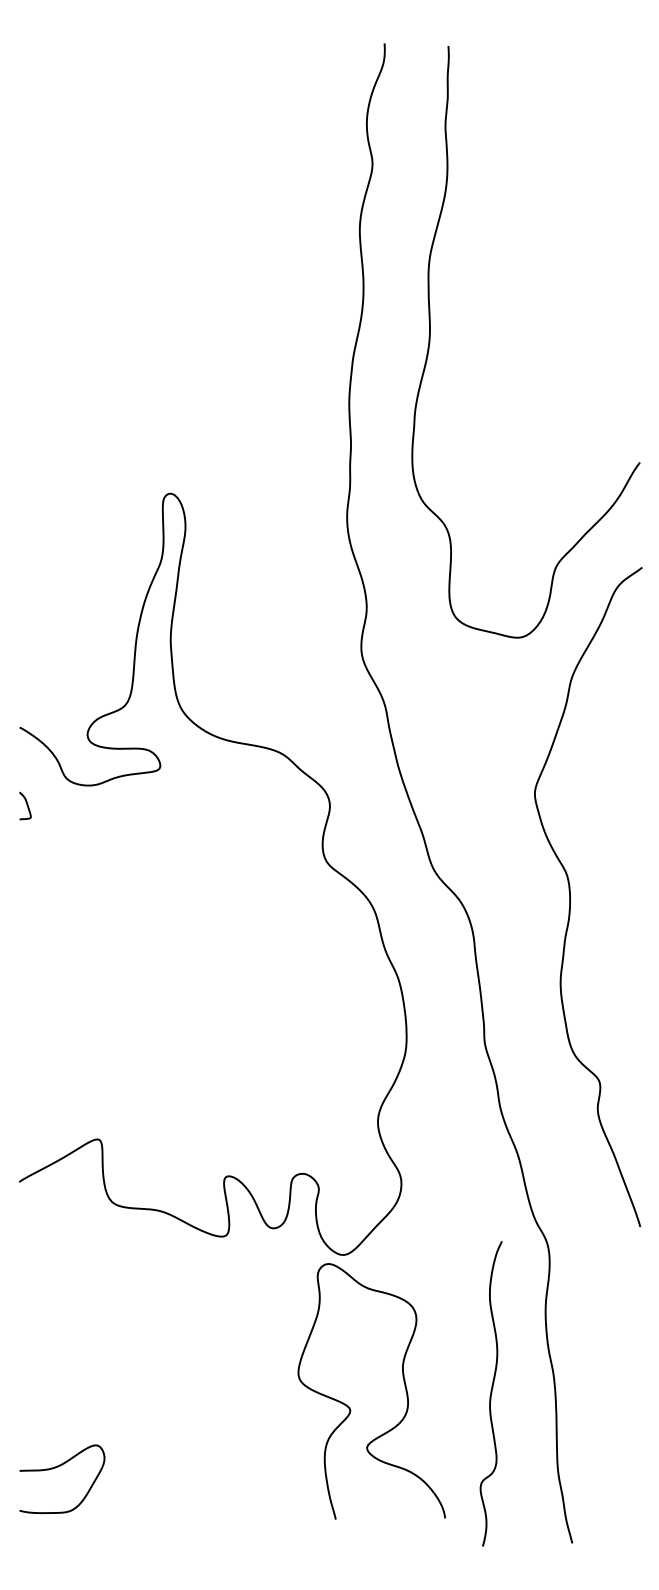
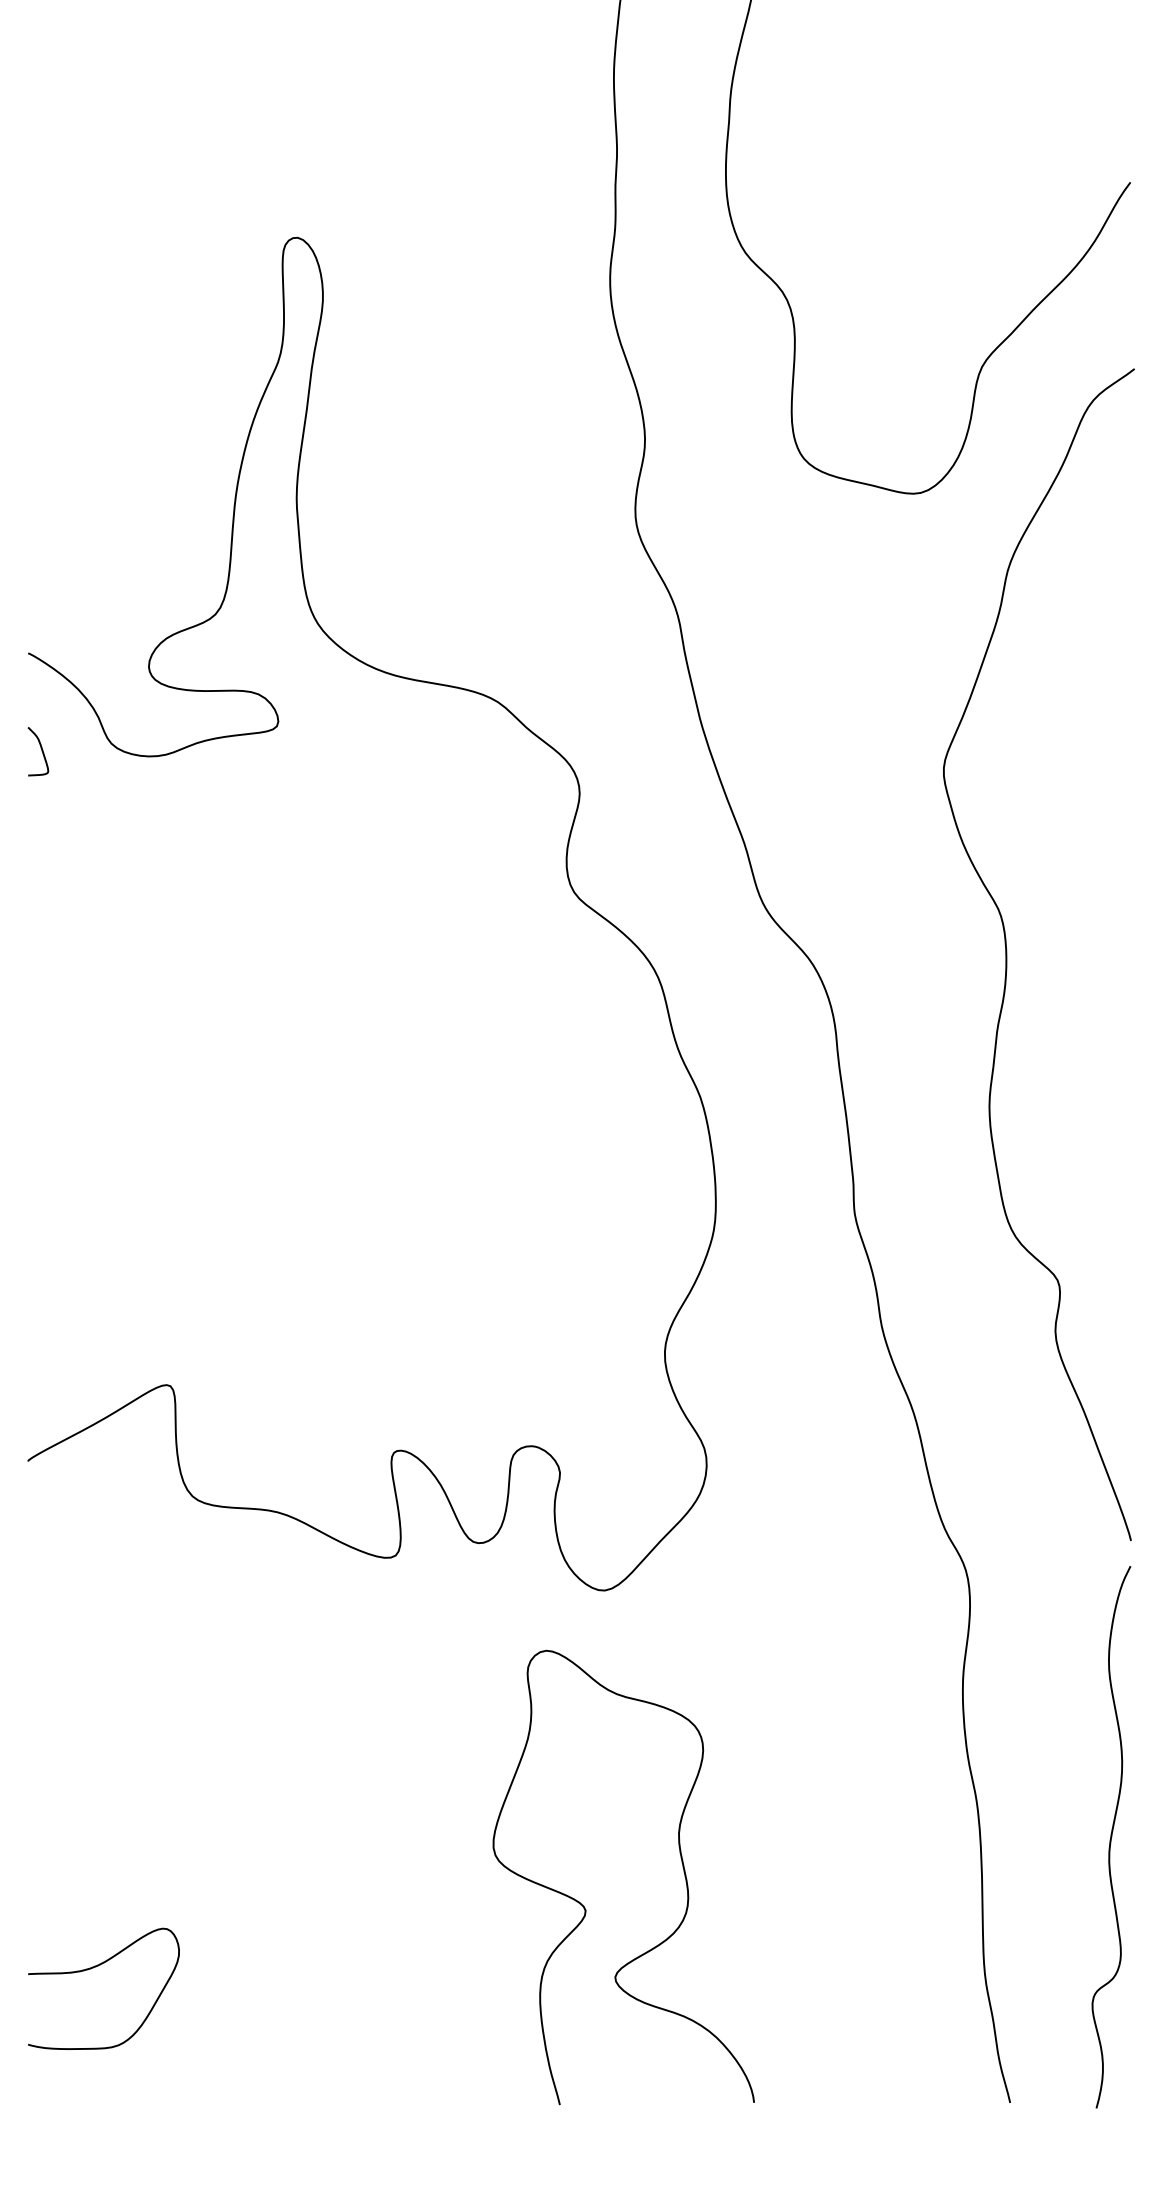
curve: (26, 805) -> (40, 750), moved
curve: (490, 1393) -> (1110, 1836), moved
curve: (350, 1407) -> (585, 1905), moved

